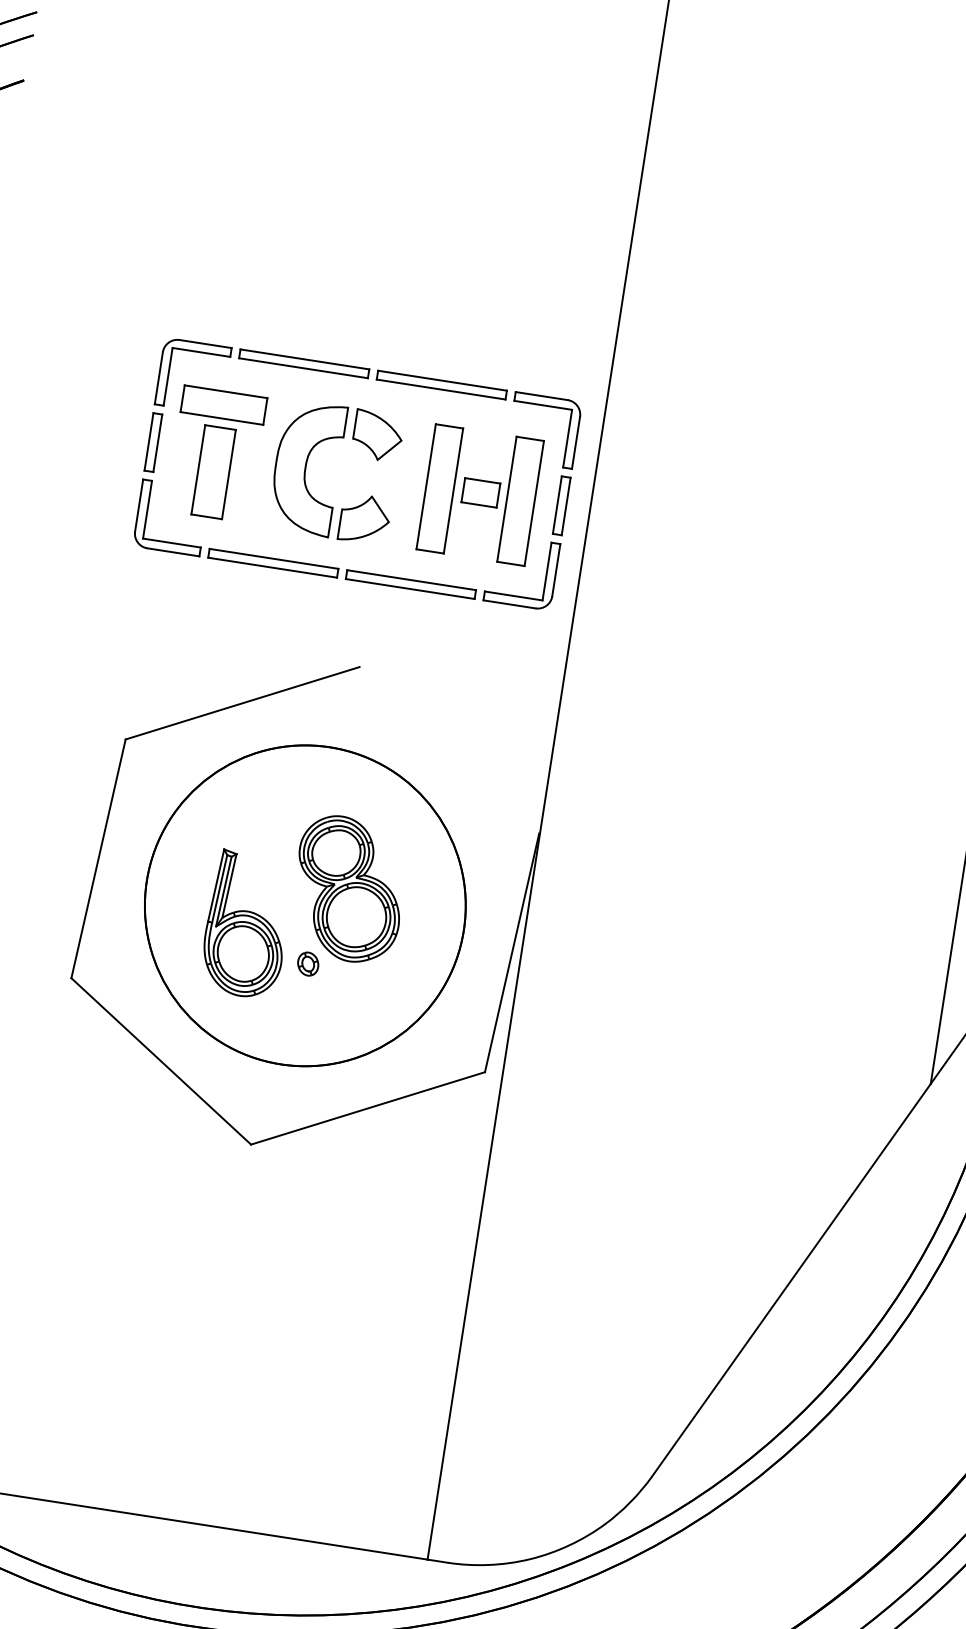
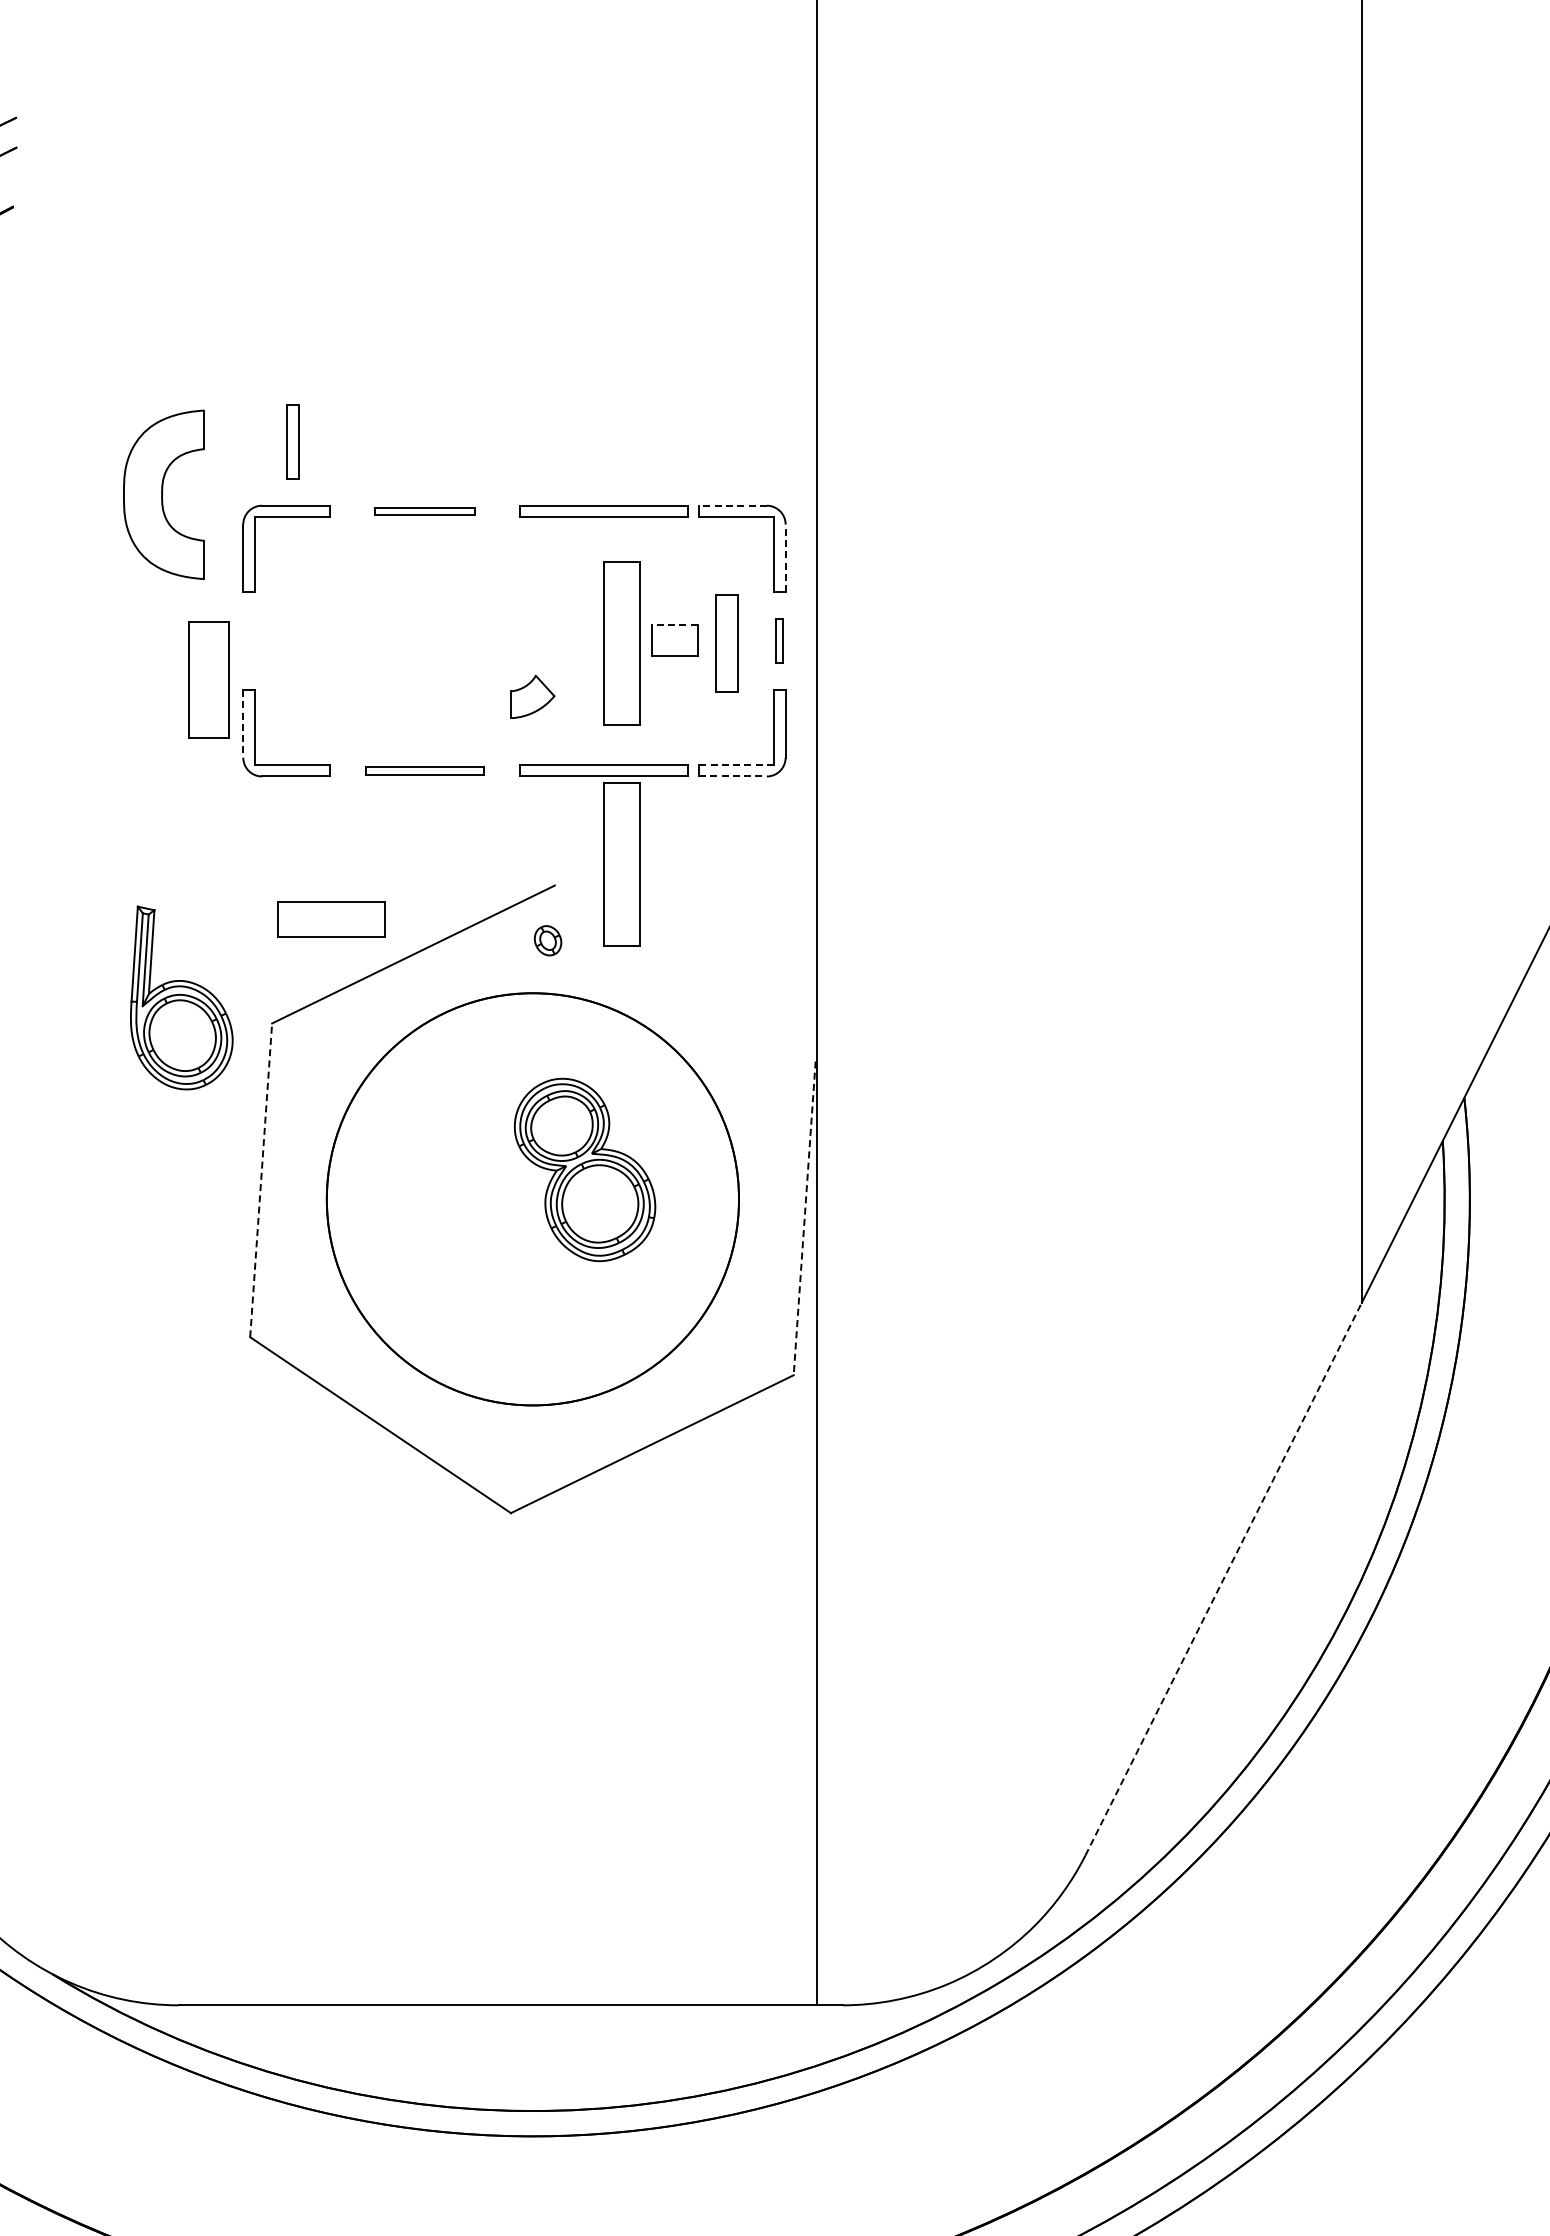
part: (303, 363) -> (424, 511), size x0.6
line: (541, 395) -> (732, 505), solid -> dashed
part: (224, 405) -> (331, 919), moved
part: (377, 435) -> (532, 588), removed
part: (153, 442) -> (292, 441), moved
line: (575, 442) -> (785, 558), solid -> dashed
part: (306, 467) -> (163, 494), moved
part: (213, 471) -> (208, 679), moved
line: (482, 480) -> (674, 624), solid -> dashed
part: (520, 501) -> (726, 643), size x0.6
line: (139, 505) -> (243, 723), solid -> dashed
part: (561, 505) -> (779, 640), size x0.6
part: (364, 518) -> (532, 696), size x0.7
part: (272, 563) -> (424, 770), size x0.7
line: (512, 596) -> (735, 765), solid -> dashed
line: (509, 604) -> (732, 776), solid -> dashed
part: (413, 658) -> (621, 864), added
line: (98, 858) -> (261, 1179), solid -> dashed
part: (246, 924) -> (181, 997), moved
line: (511, 952) -> (804, 1218), solid -> dashed
part: (307, 963) -> (547, 940), moved
line: (791, 1279) -> (1223, 1578), solid -> dashed

